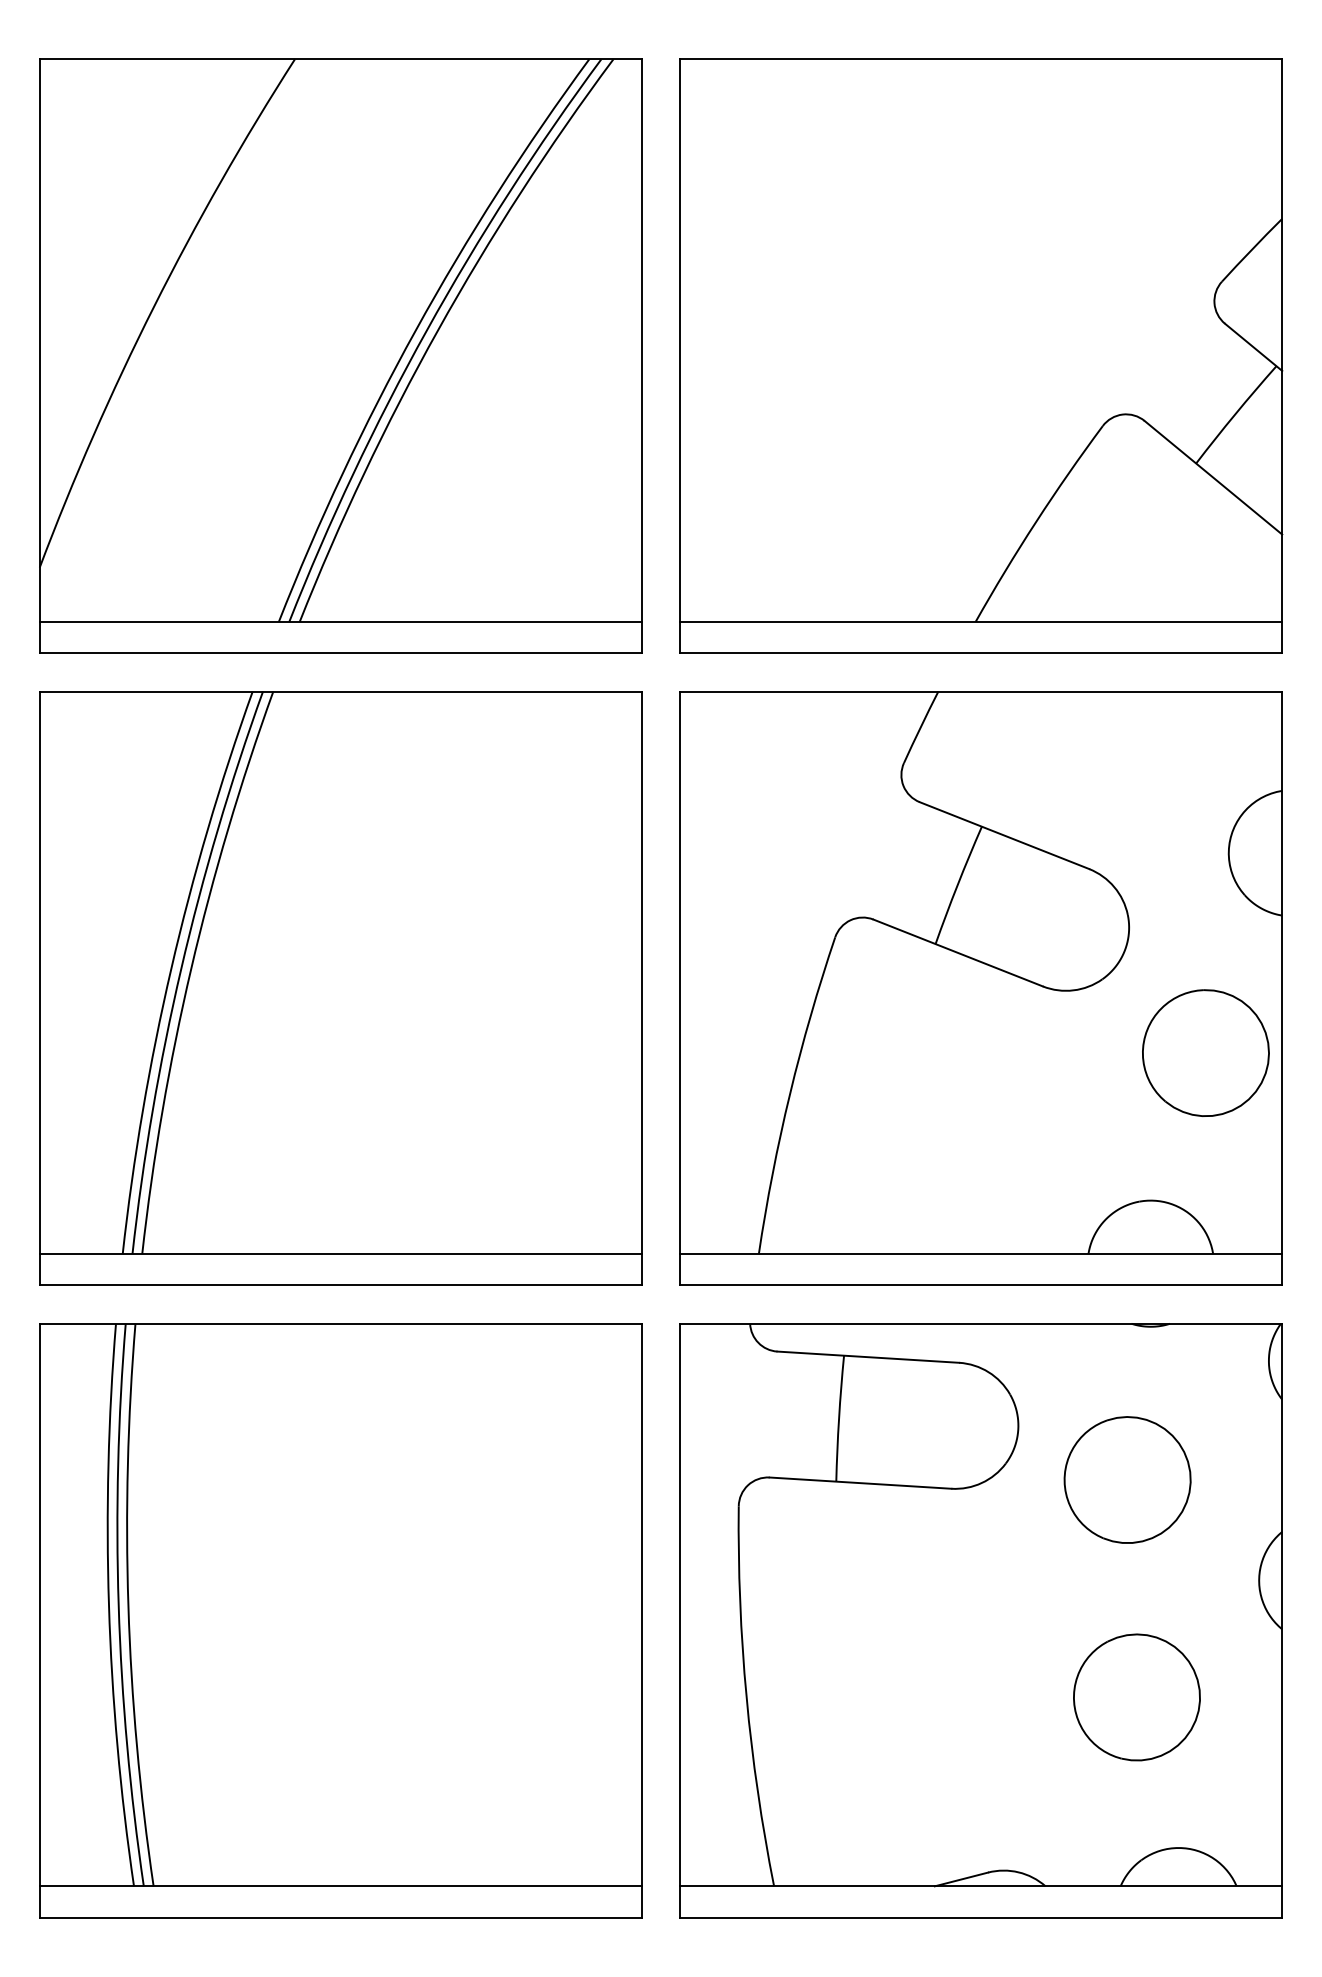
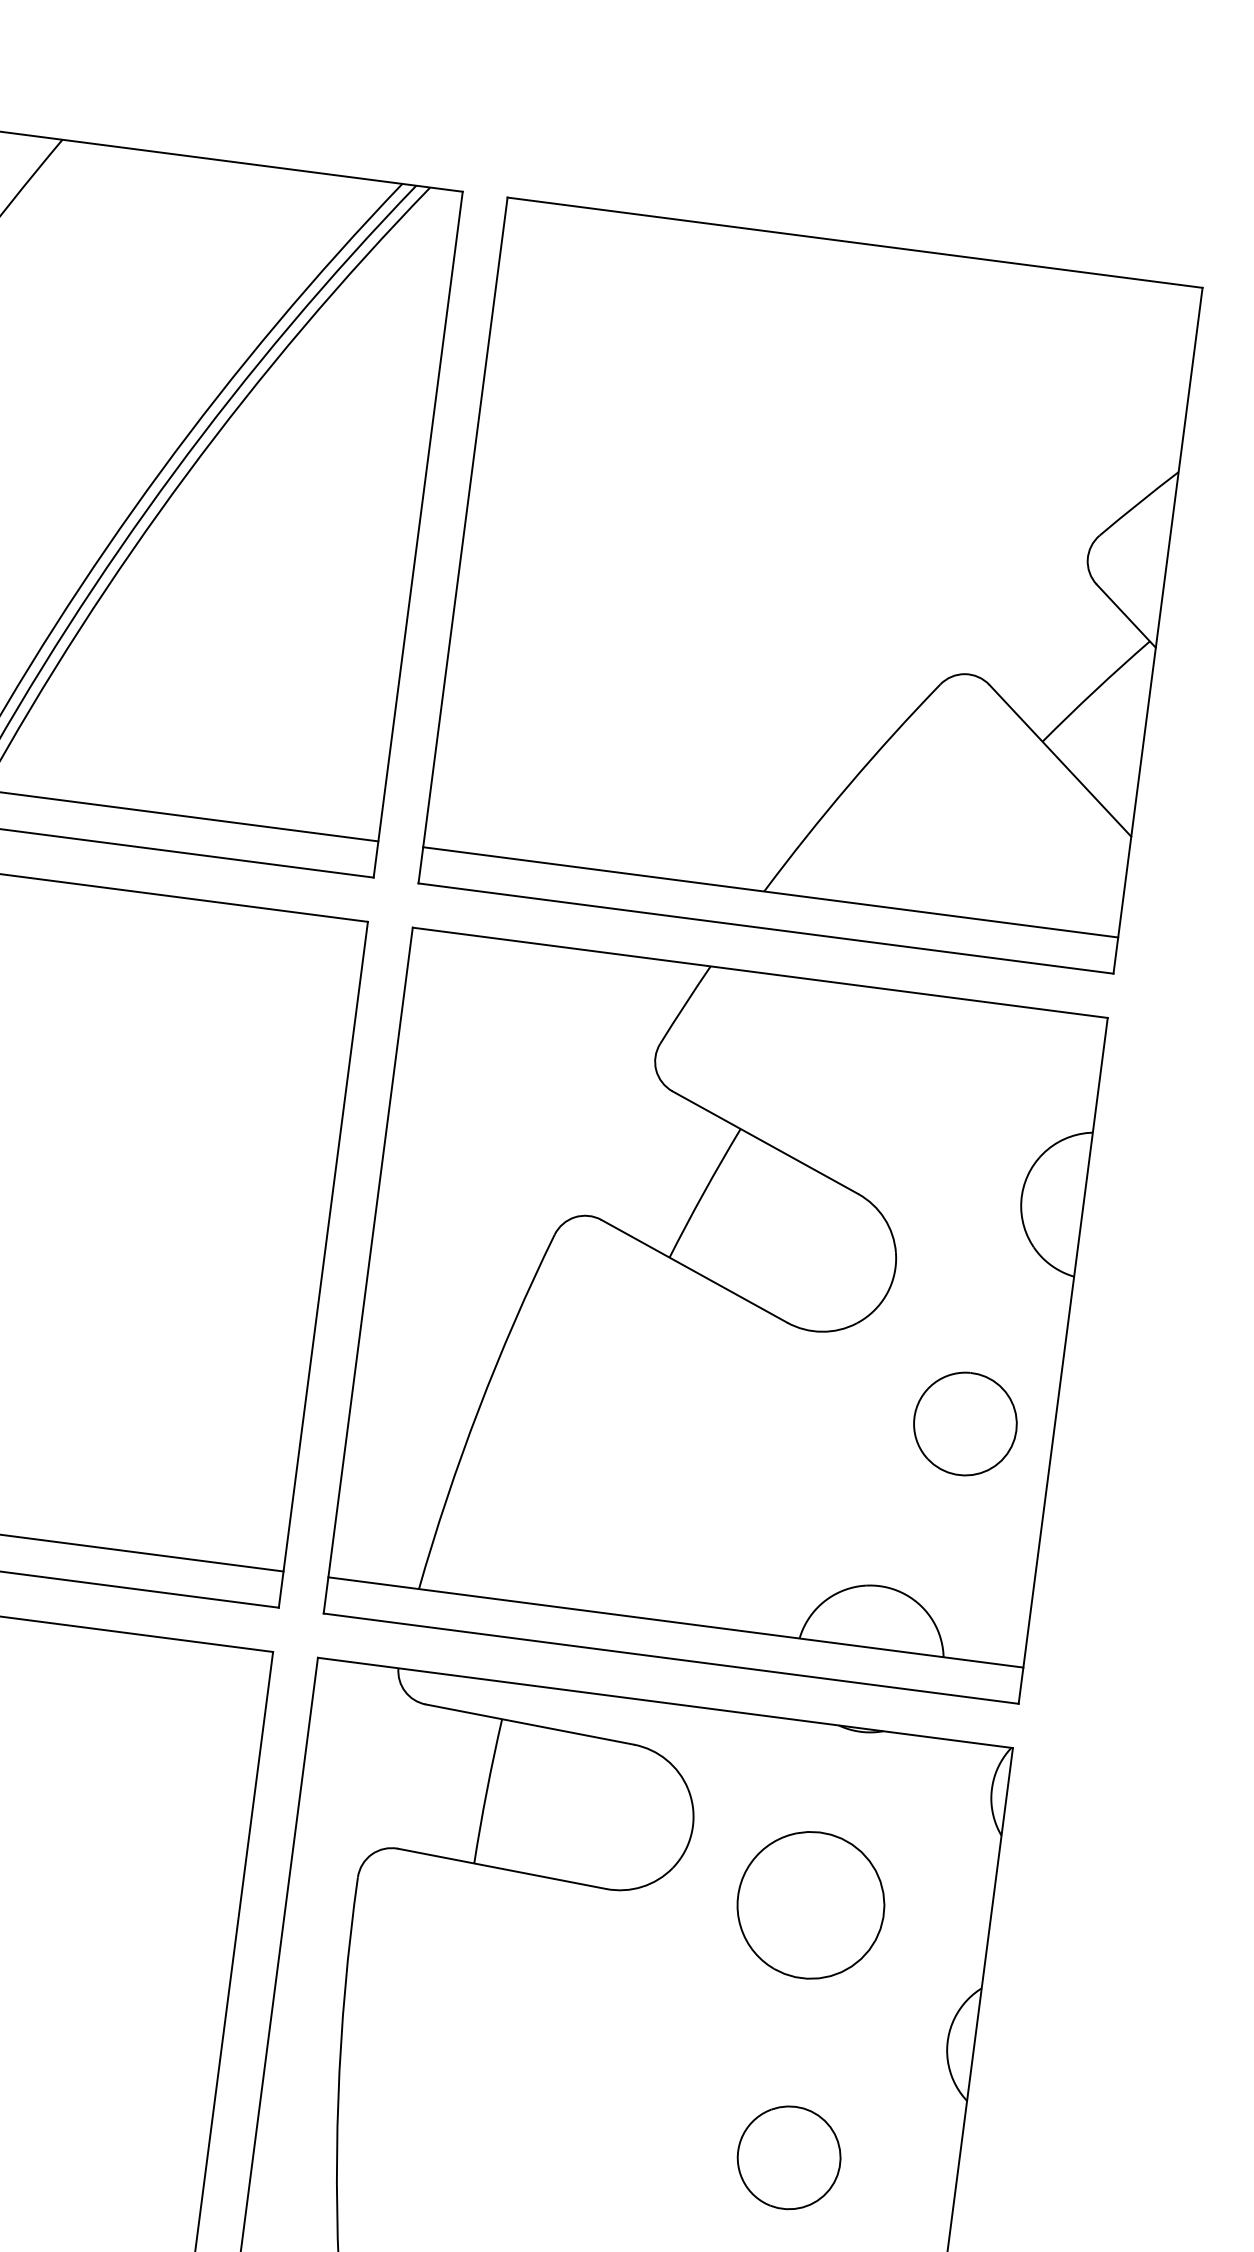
part: (1205, 1052) -> (965, 1423), size x0.7
part: (1136, 1697) -> (788, 2157), size x0.7

